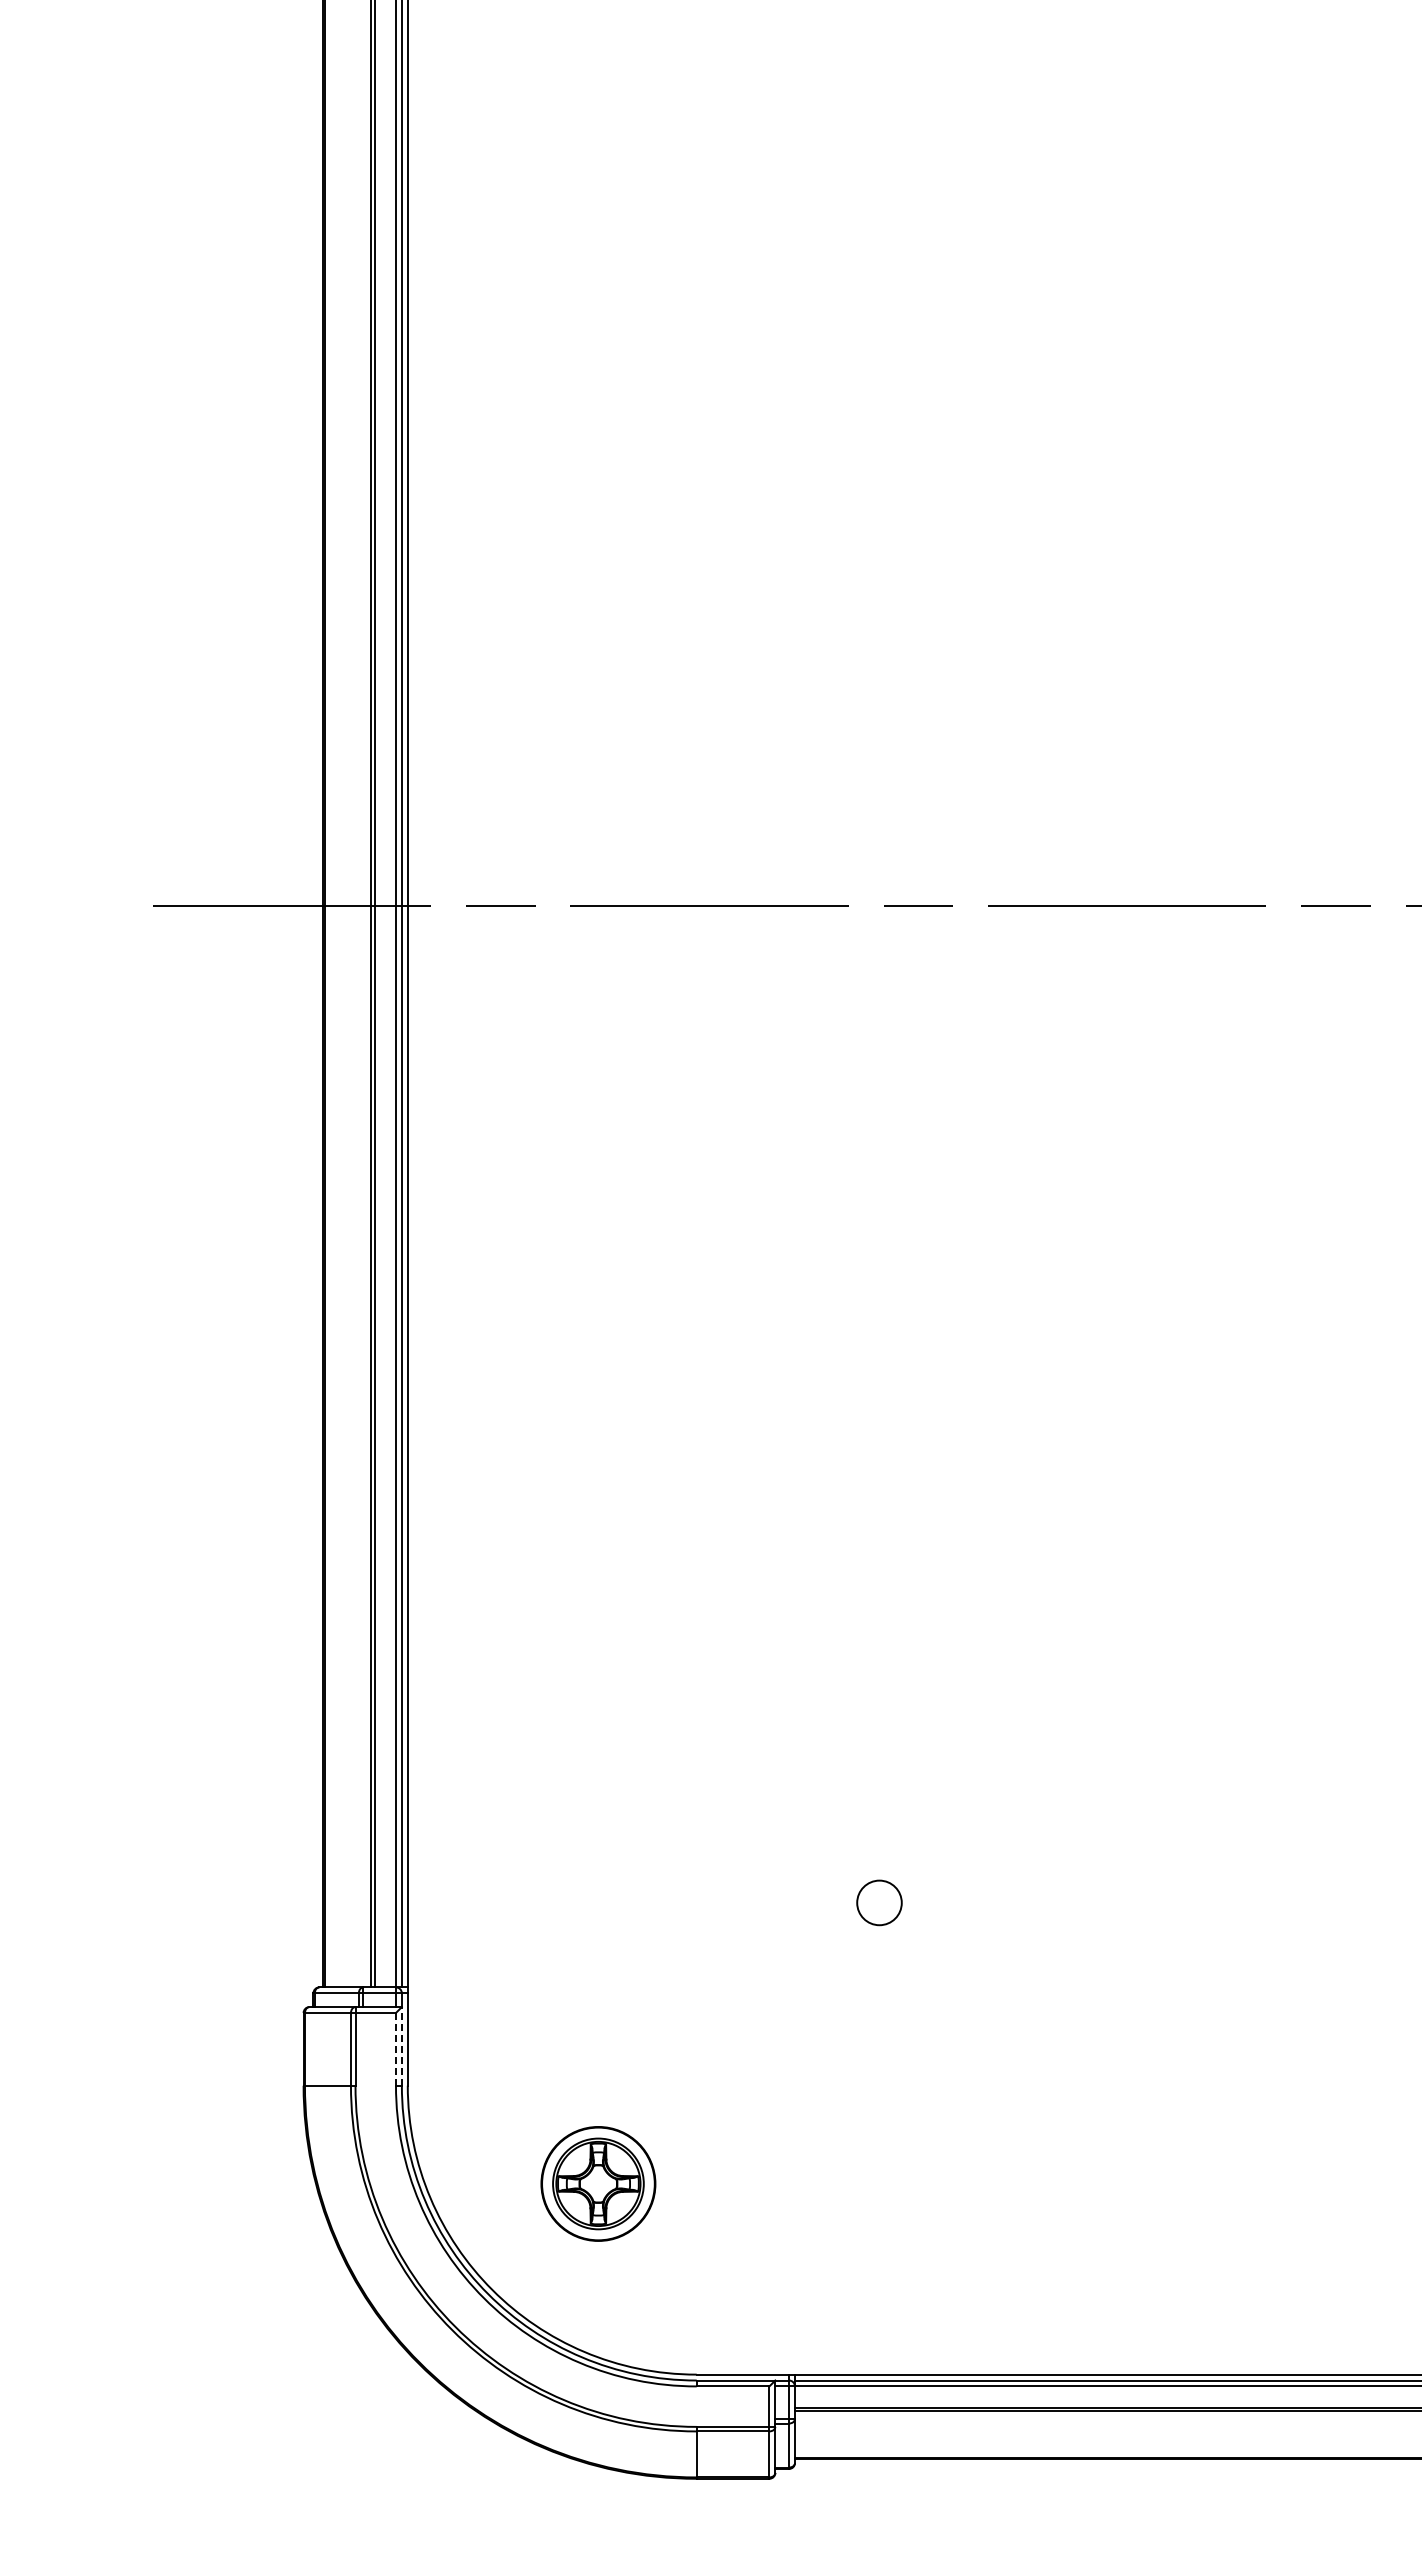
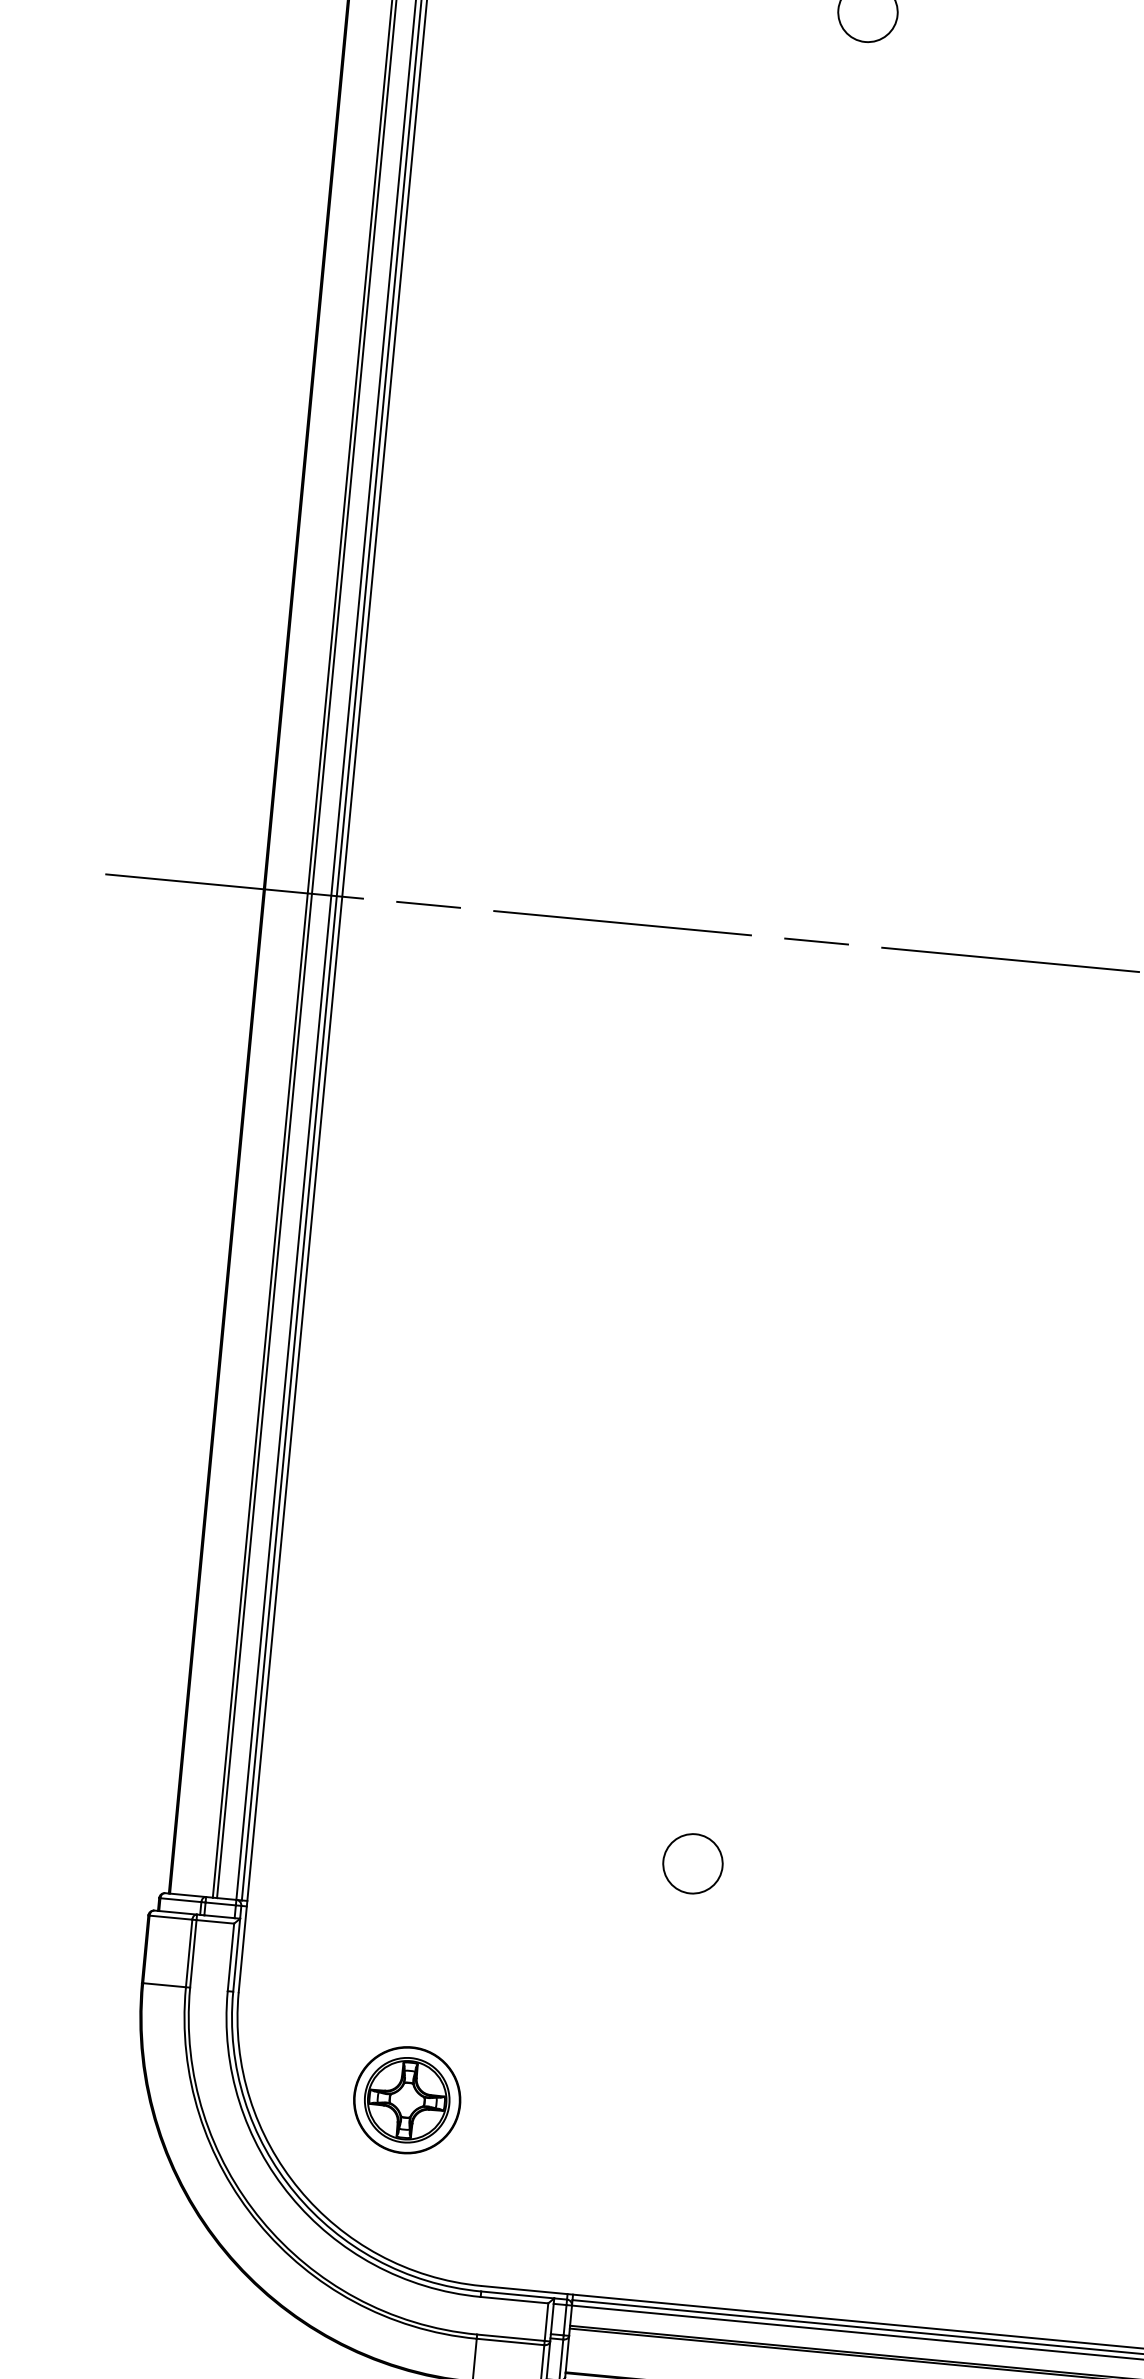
circle: (879, 1902) -> (693, 1863), size x1.43
line: (401, 2045) -> (236, 1954), dashed -> solid
line: (395, 2049) -> (230, 1957), dashed -> solid

